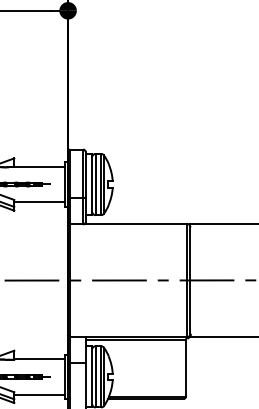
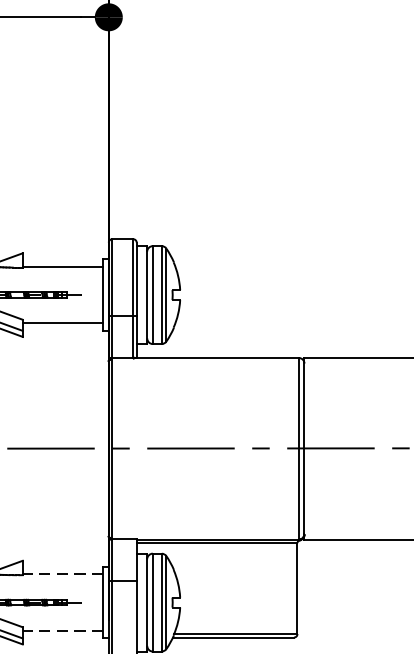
line: (38, 359) -> (61, 574), solid -> dashed
line: (38, 394) -> (61, 630), solid -> dashed

